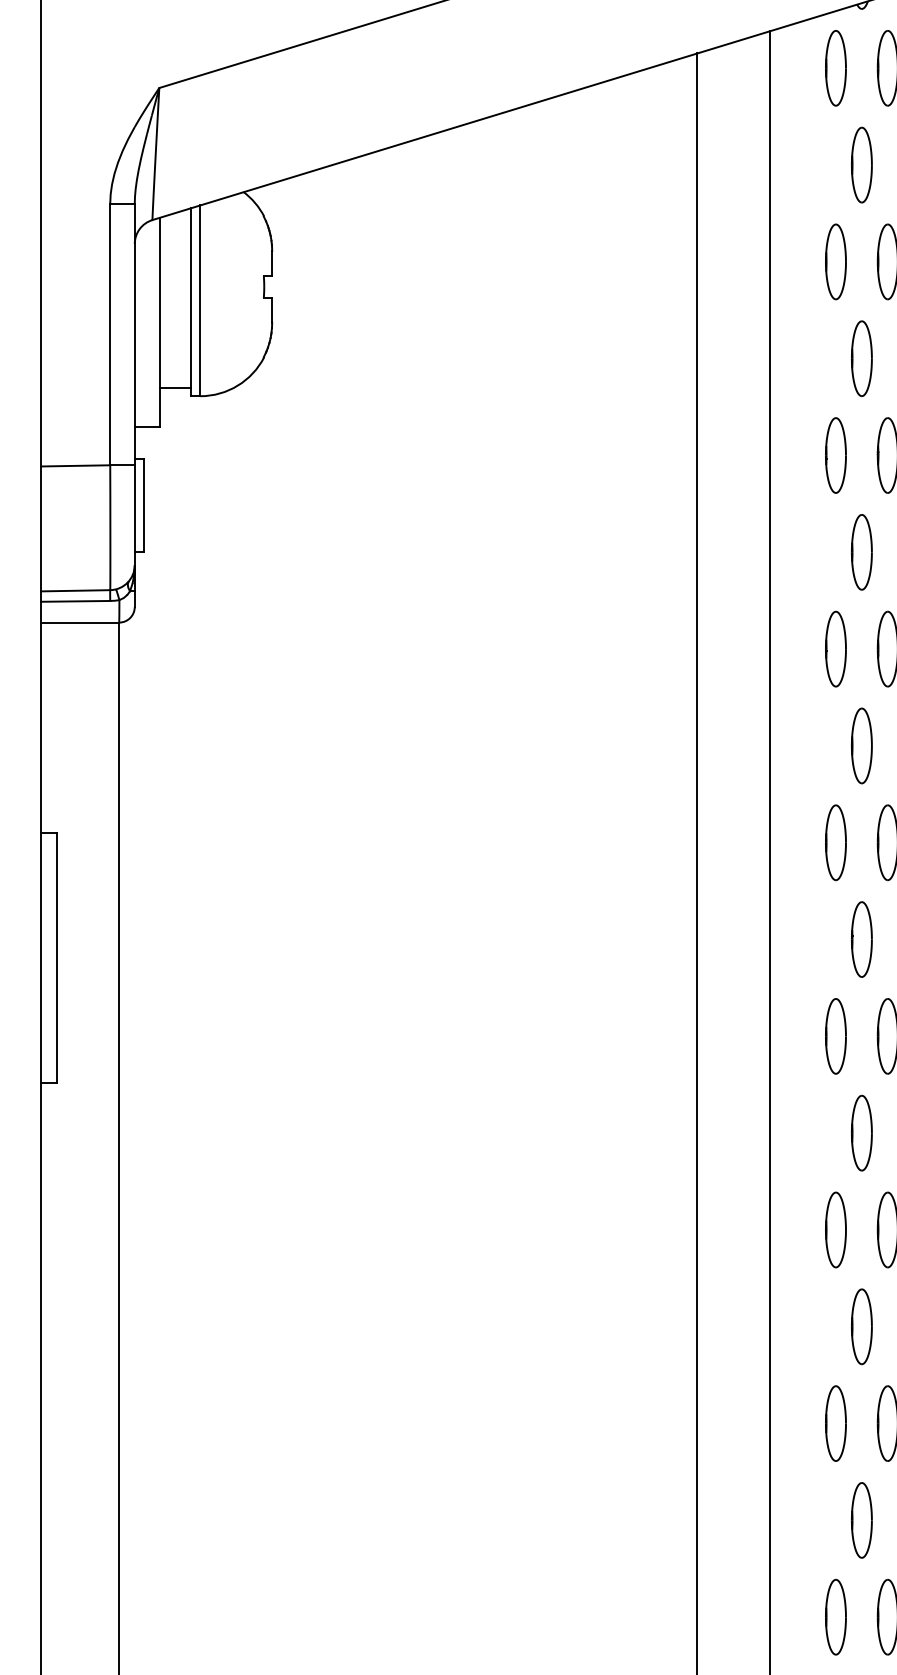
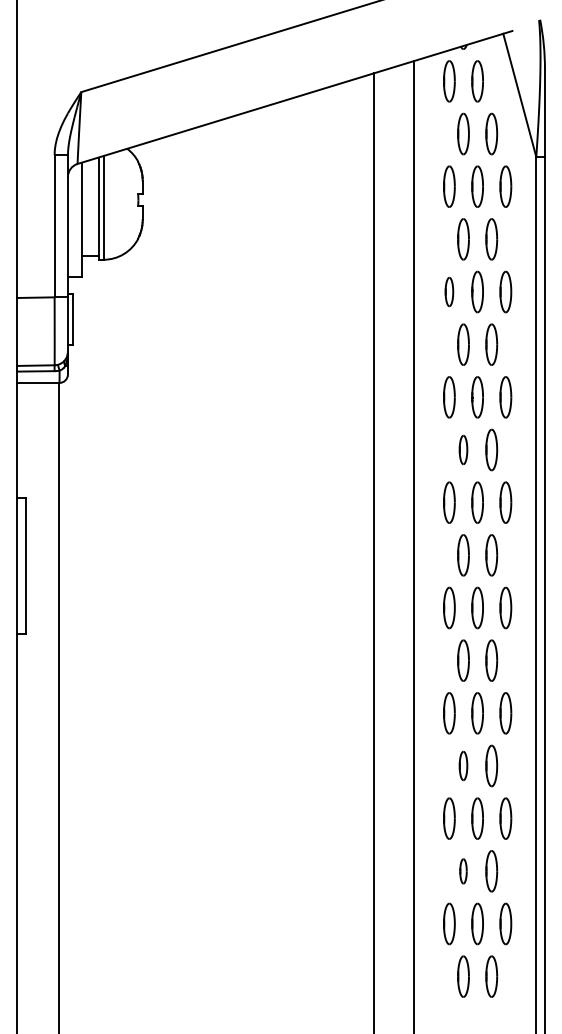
part: (836, 454) -> (449, 291), size x0.7
part: (861, 744) -> (463, 449), size x0.7
part: (861, 1325) -> (463, 765), size x0.7
part: (861, 1520) -> (463, 871), size x0.6

